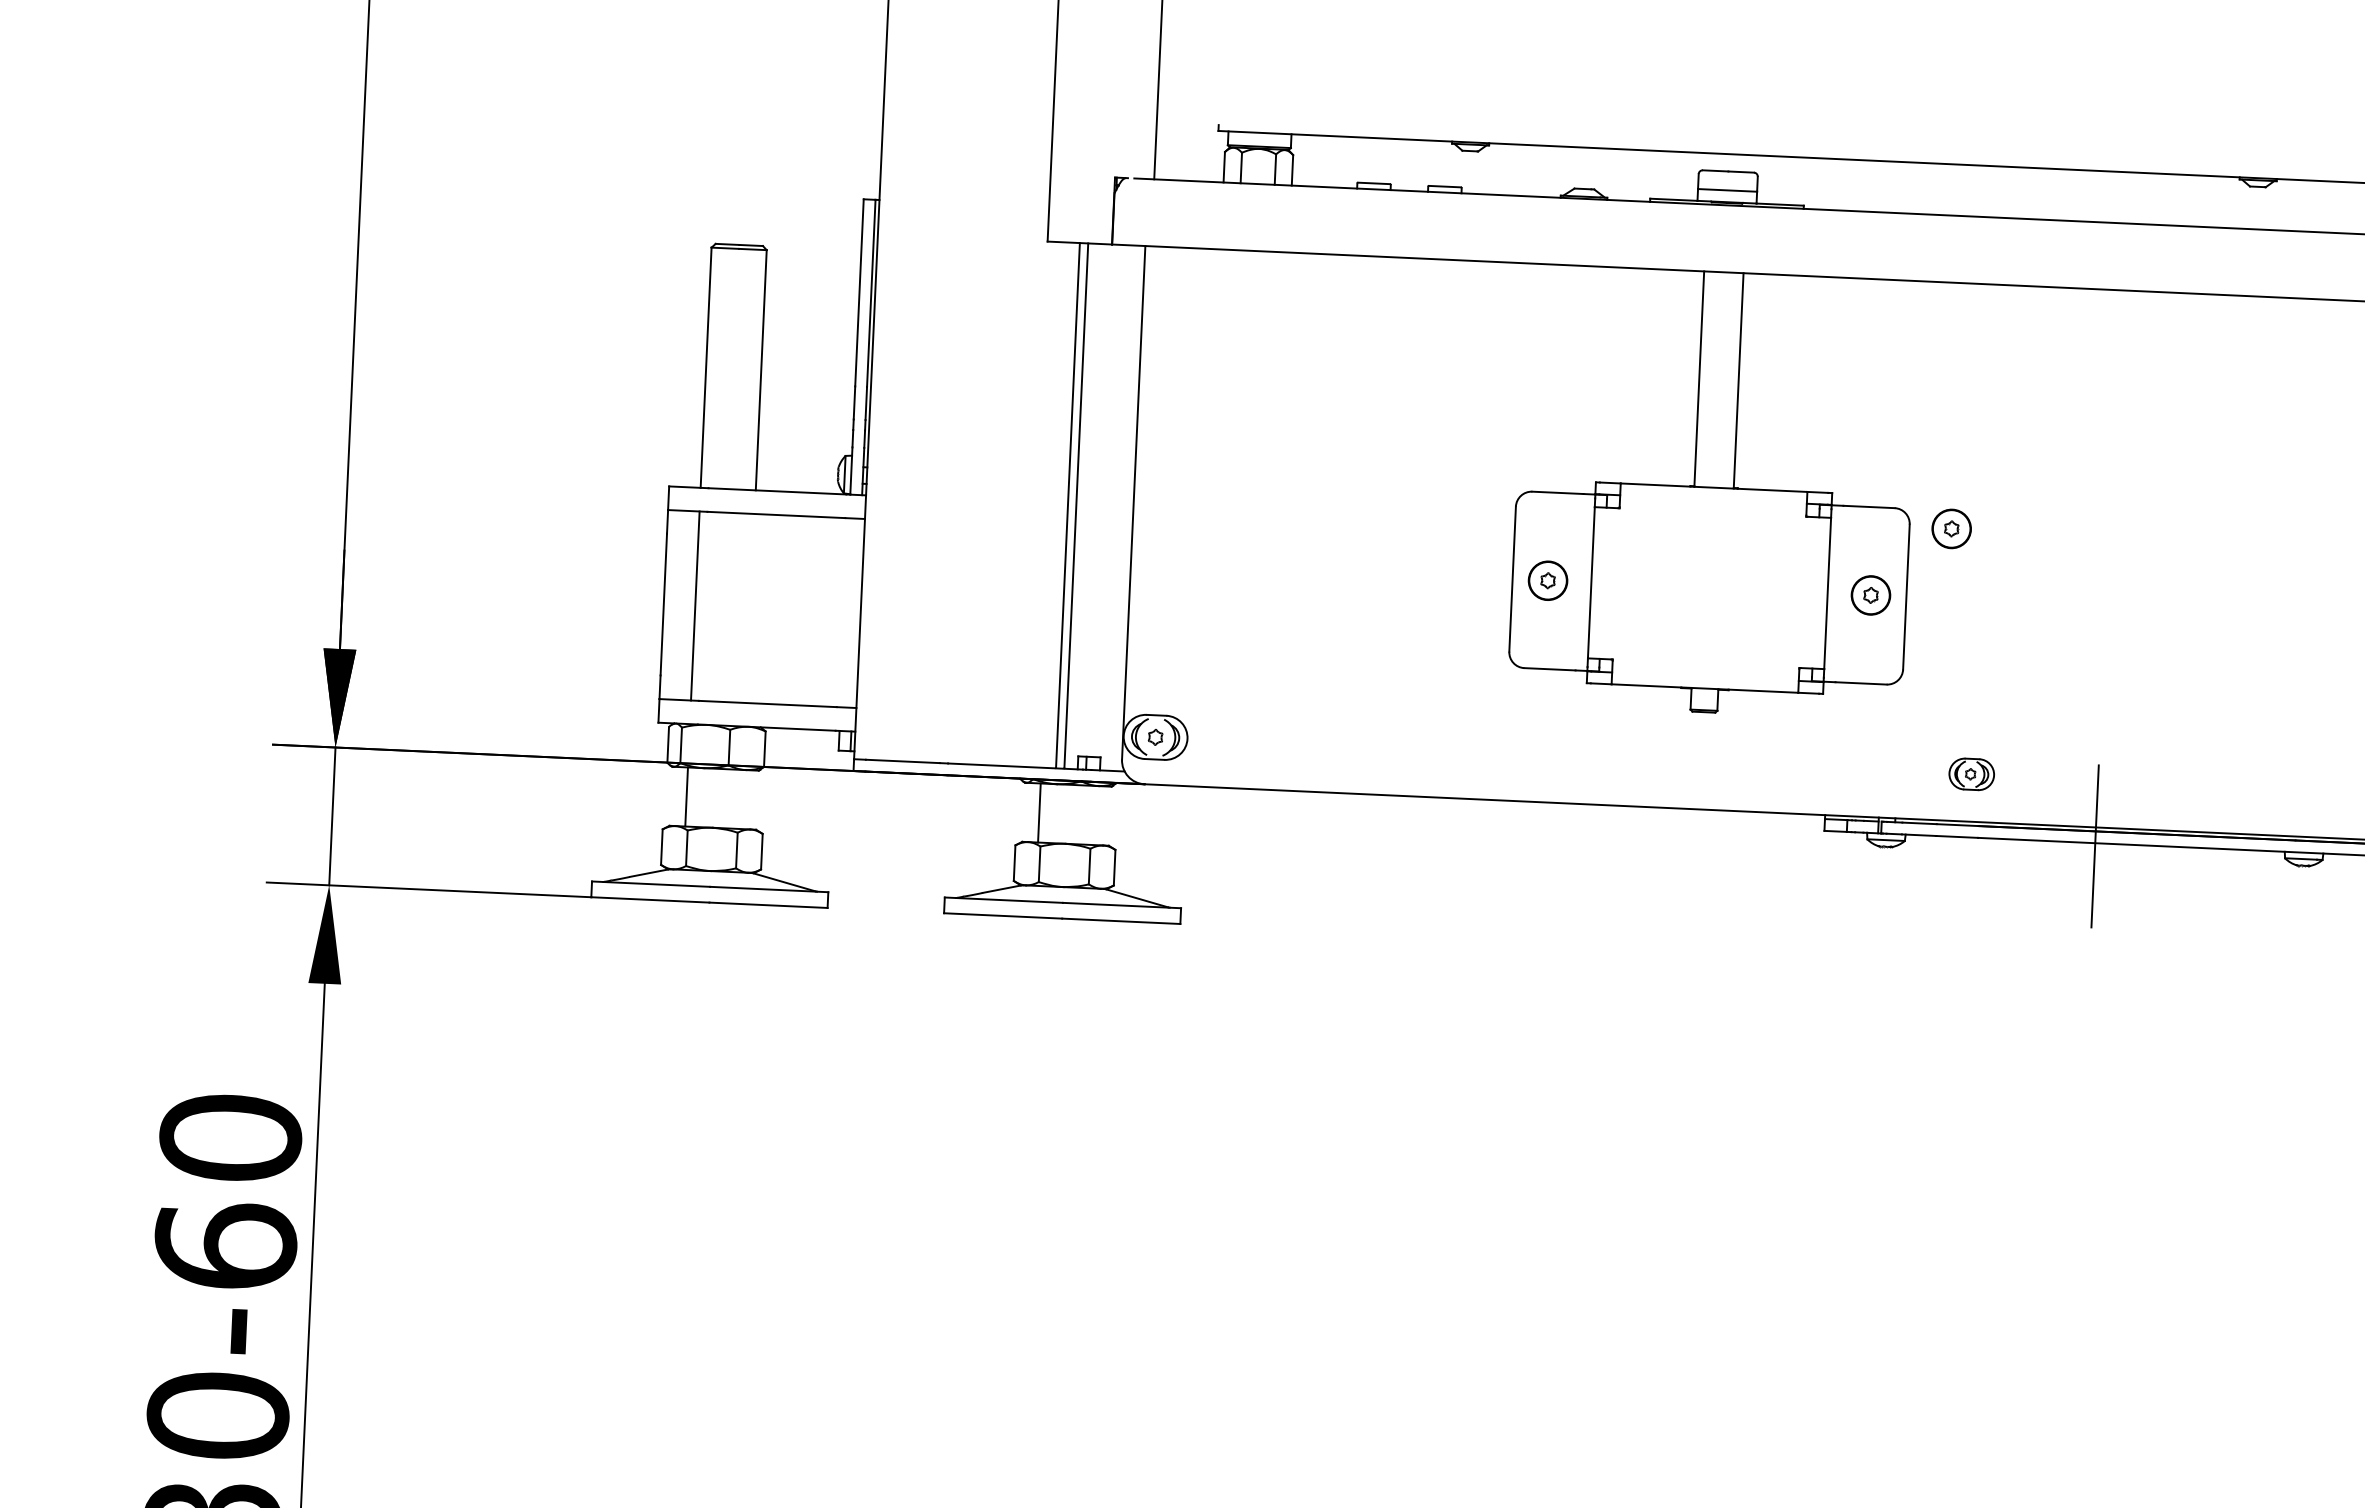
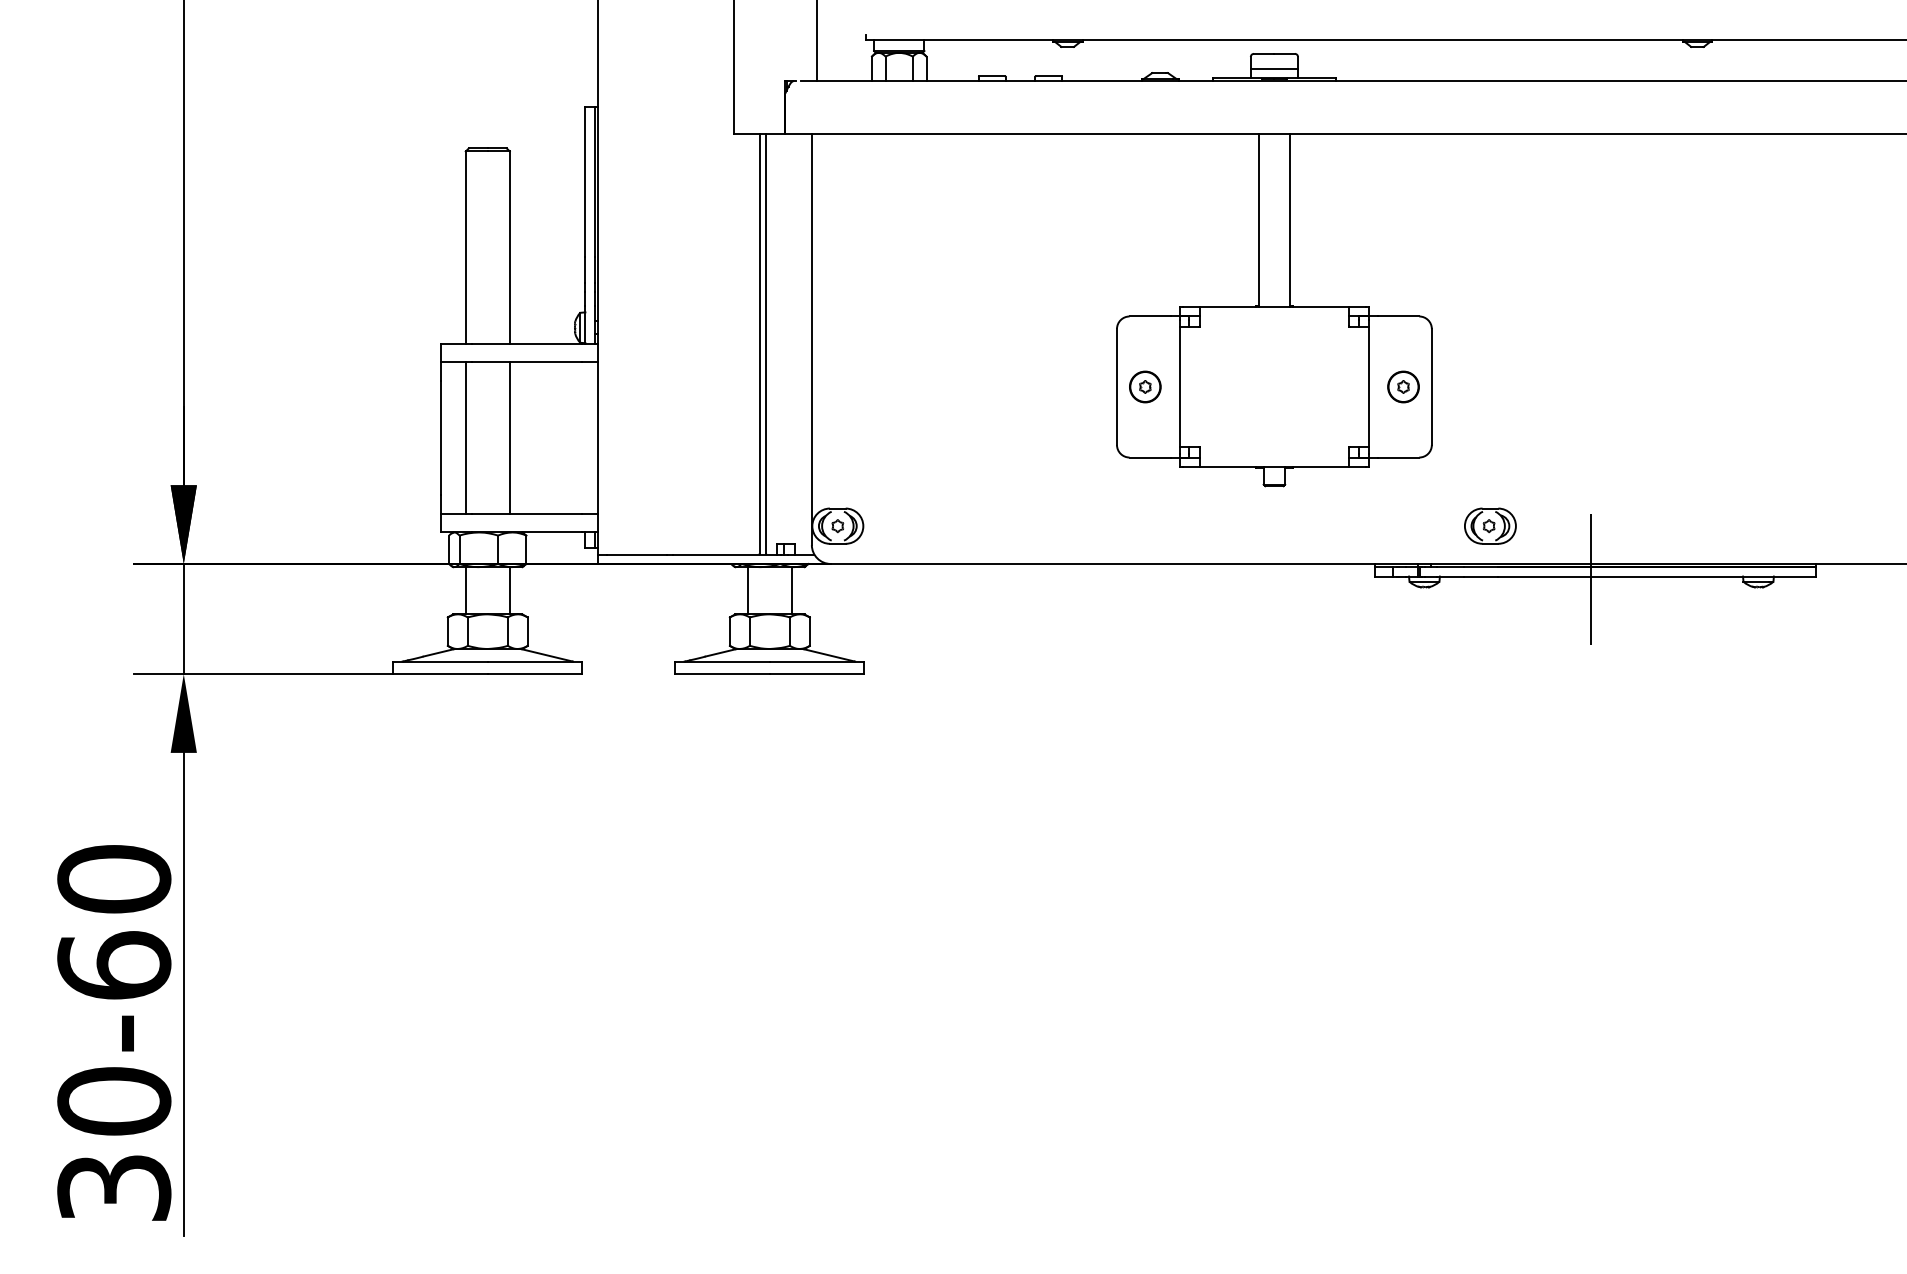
part: (1951, 528) -> (1465, 330), removed
line: (750, 607) -> (509, 437), added
part: (1971, 773) -> (1490, 525), size x1.43
line: (741, 799) -> (509, 590), added
line: (1094, 815) -> (791, 590), added

